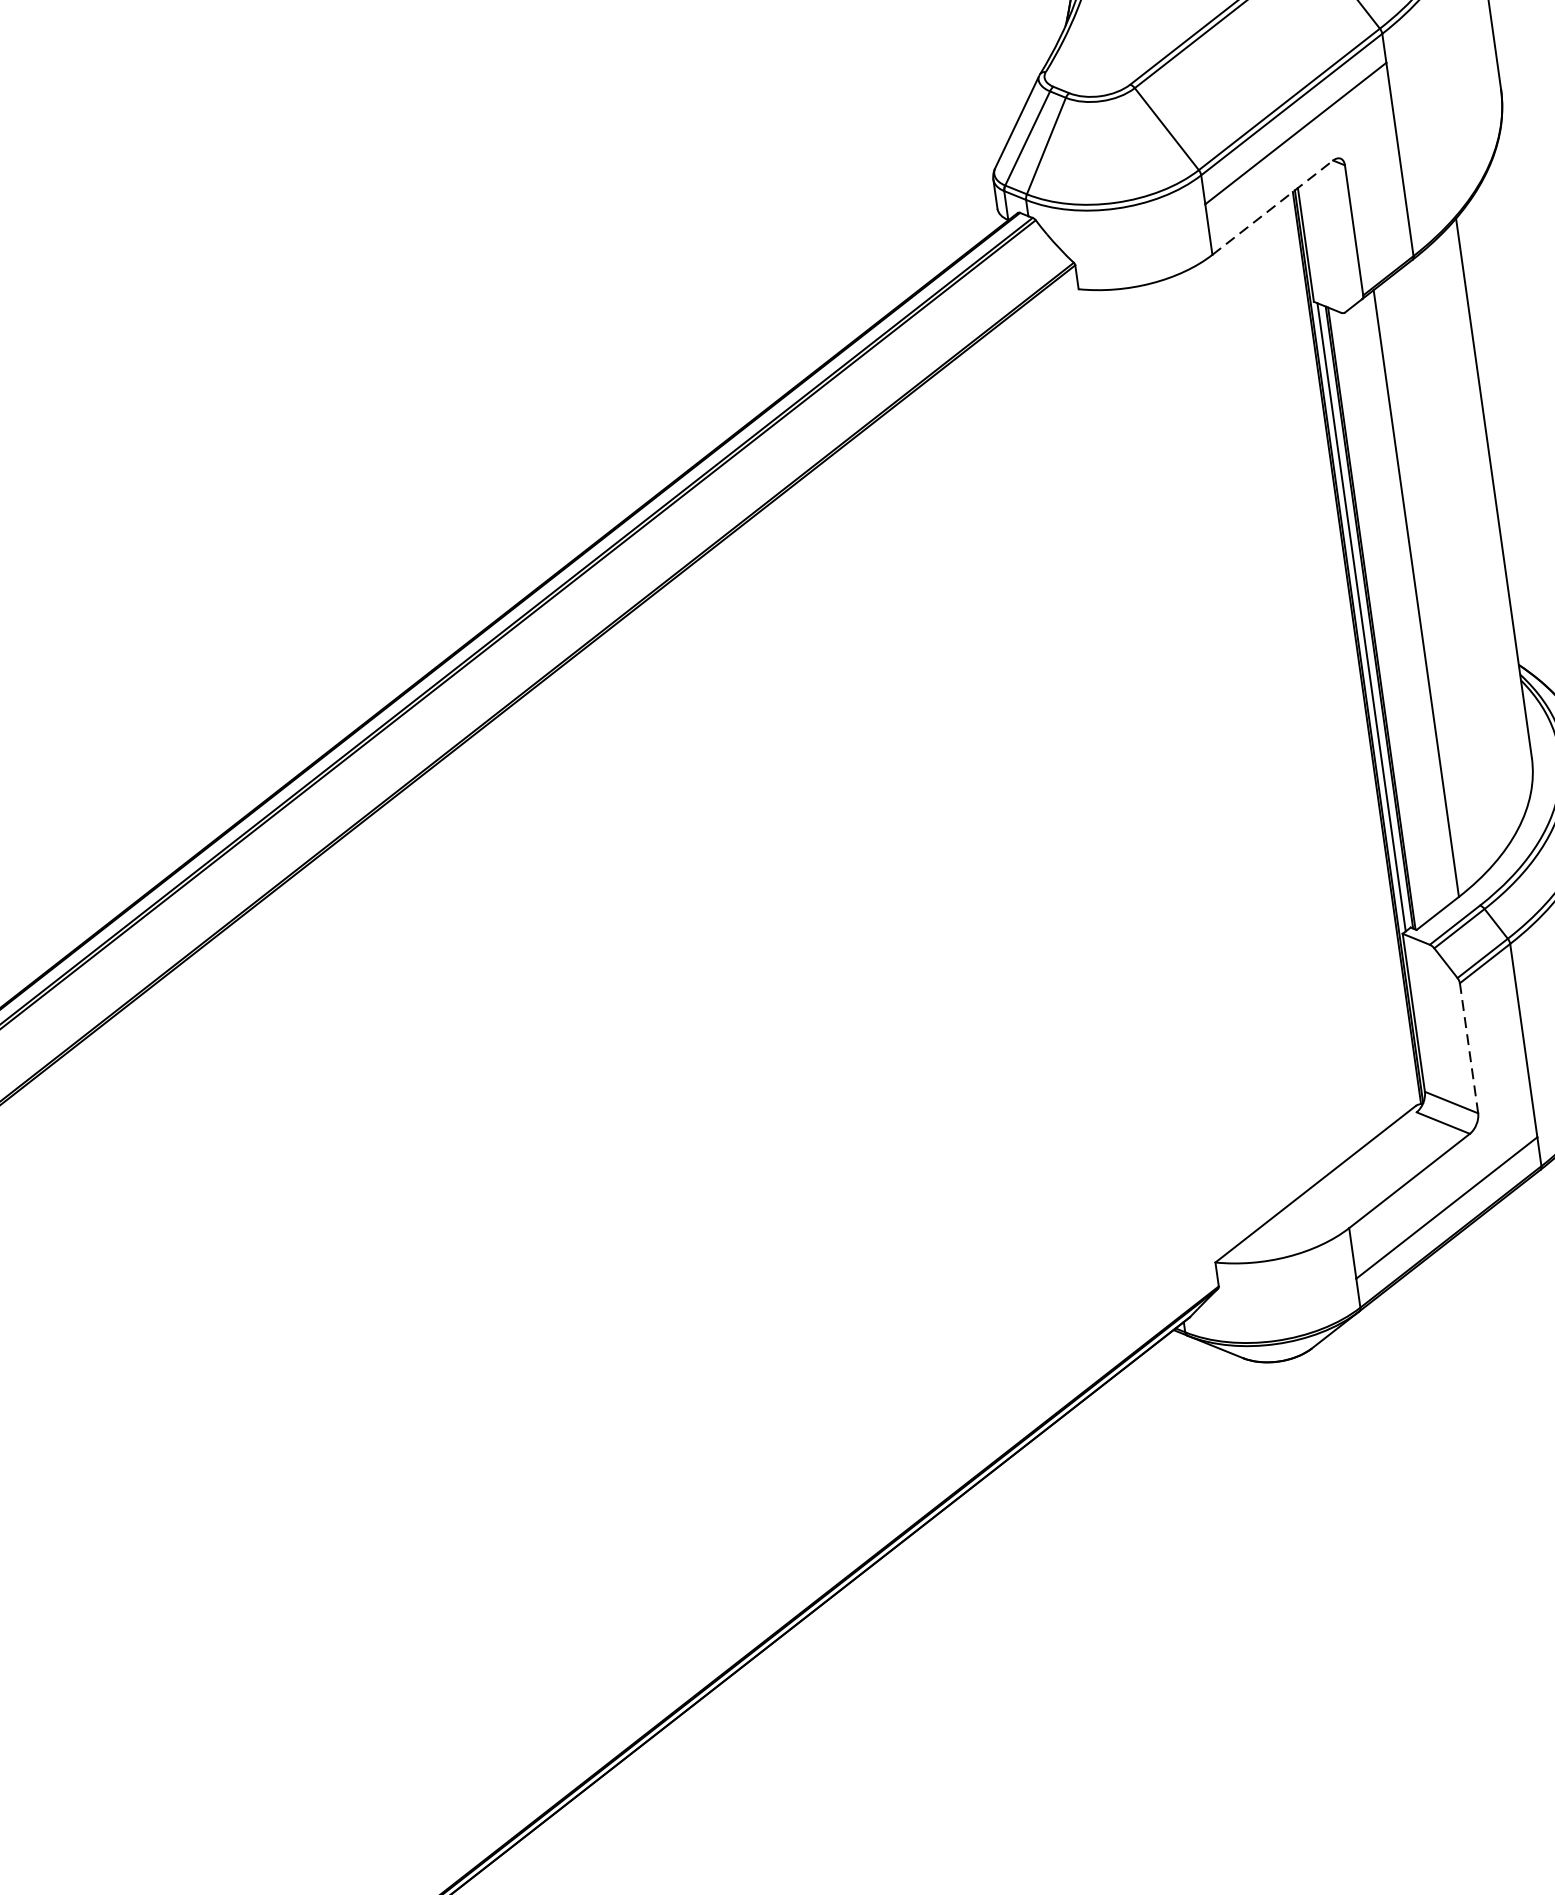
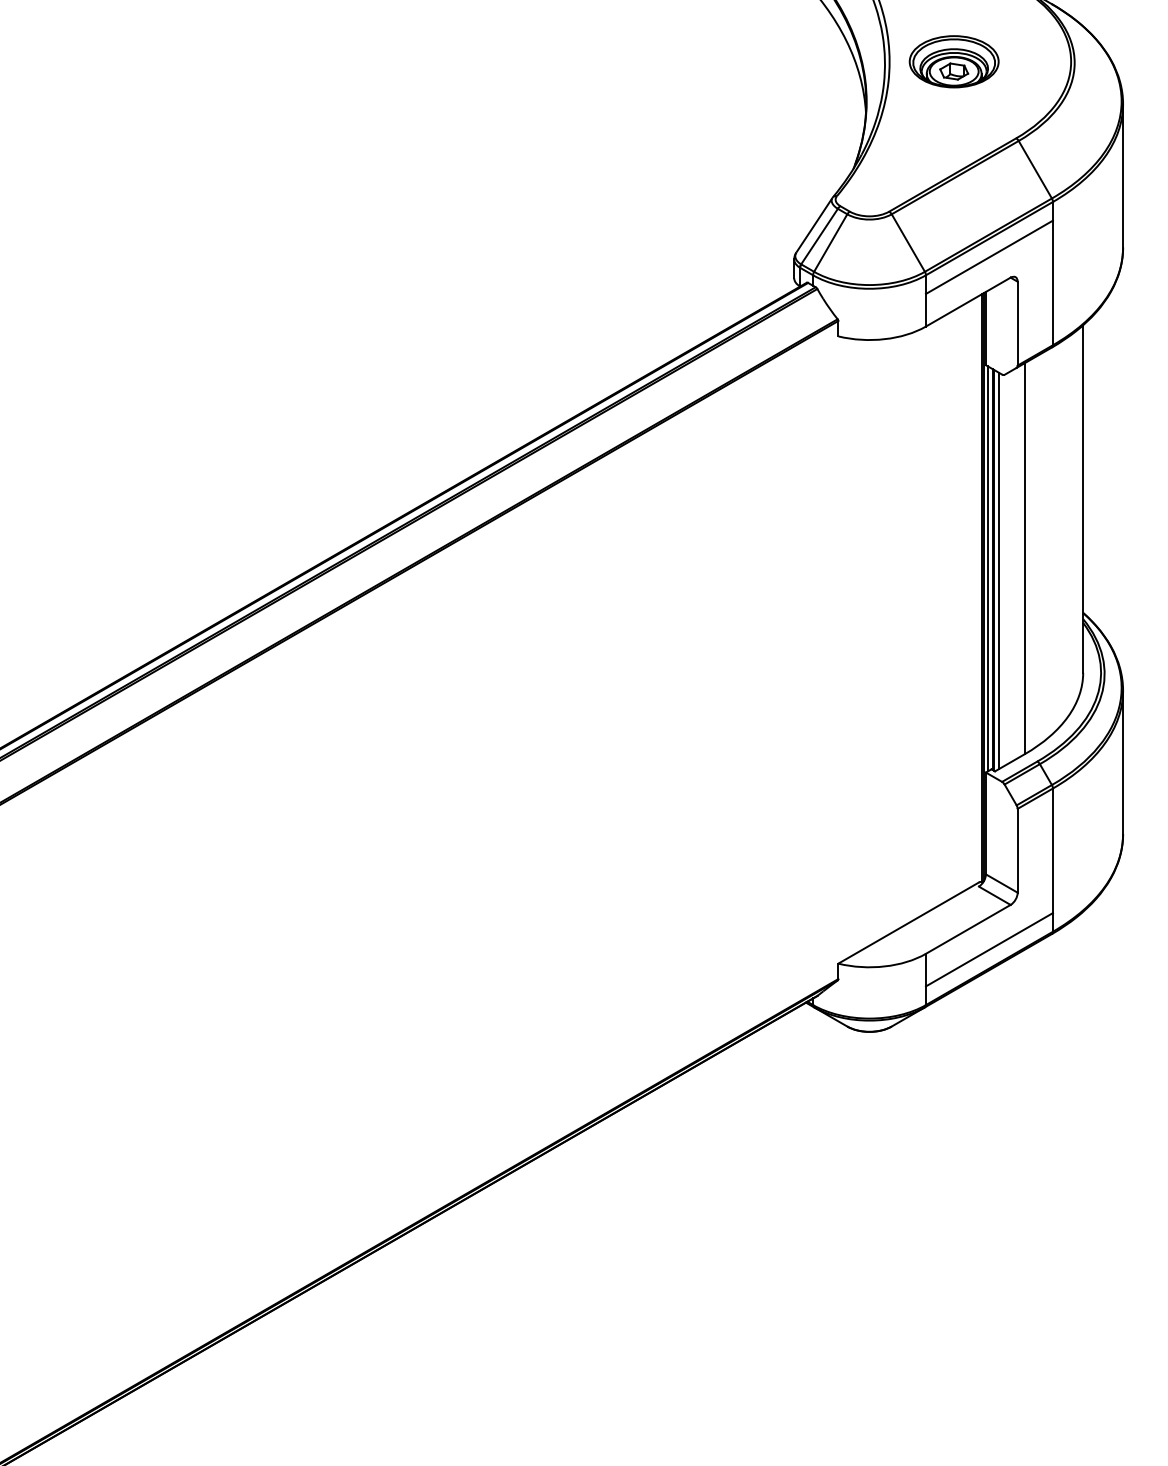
line: (1273, 208) -> (968, 302), dashed -> solid
line: (1378, 617) -> (998, 570), added
line: (1468, 1047) -> (1017, 850), dashed -> solid

